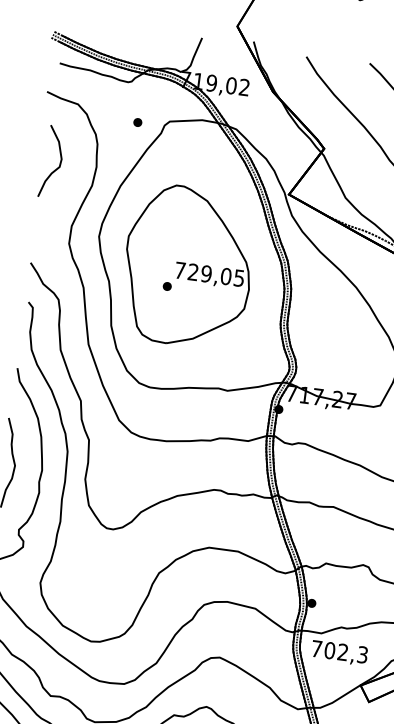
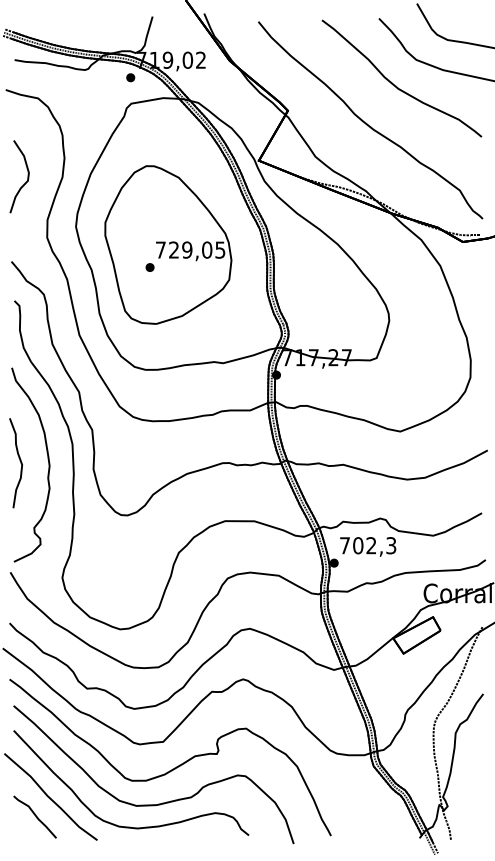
part: (137, 122) -> (130, 77), moved
curve: (59, 162) -> (27, 176), moved
text: (340, 652) -> (368, 546), moved

